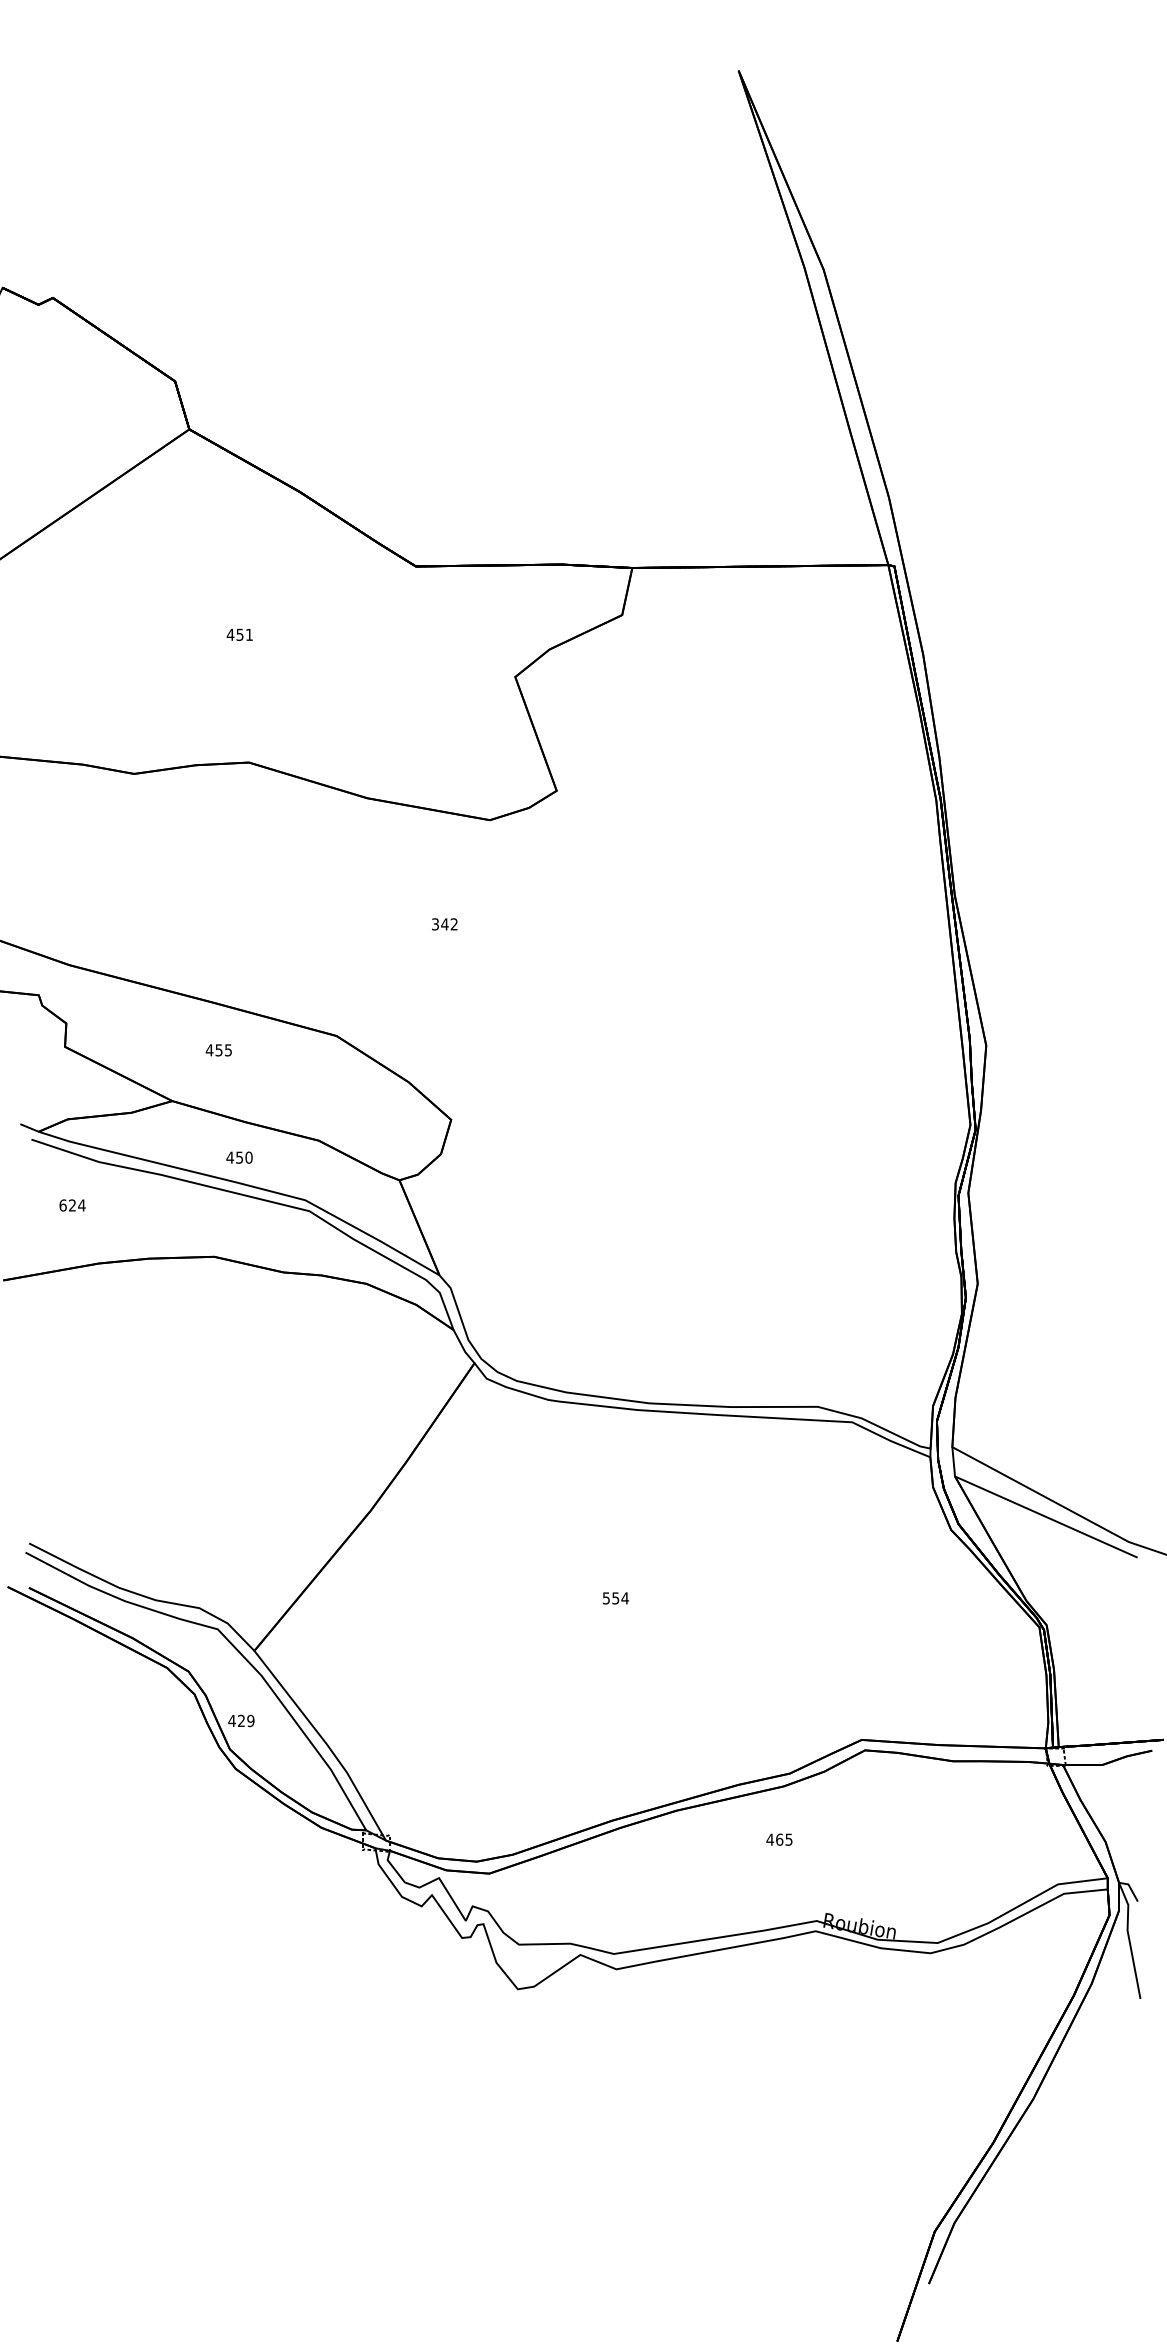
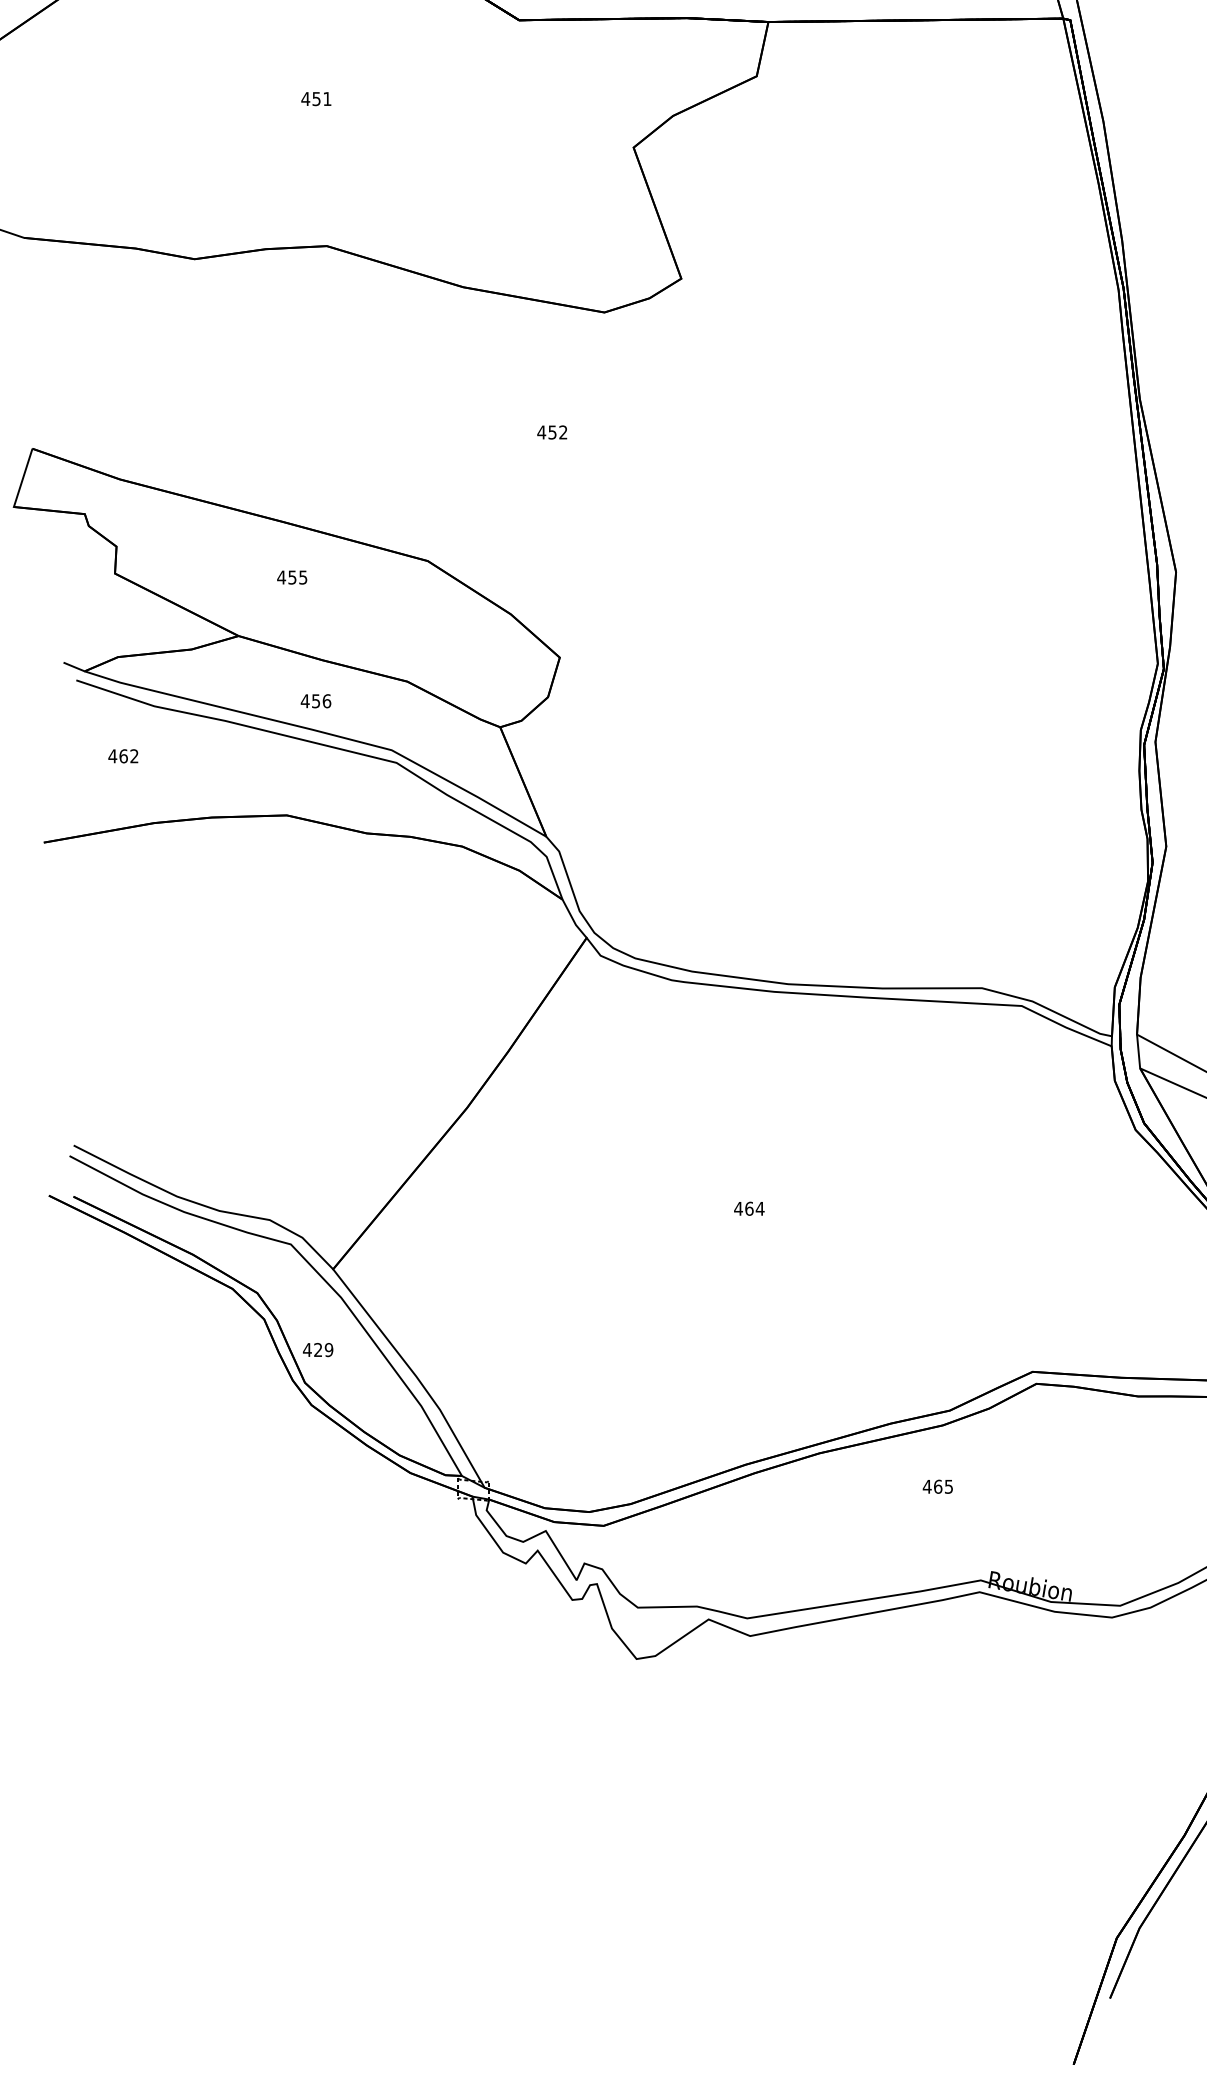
text: (439, 924) -> (546, 432), 342 -> 452
text: (248, 1157) -> (326, 701), 450 -> 456
text: (72, 1205) -> (123, 756), 624 -> 462
text: (610, 1598) -> (743, 1208), 554 -> 464

